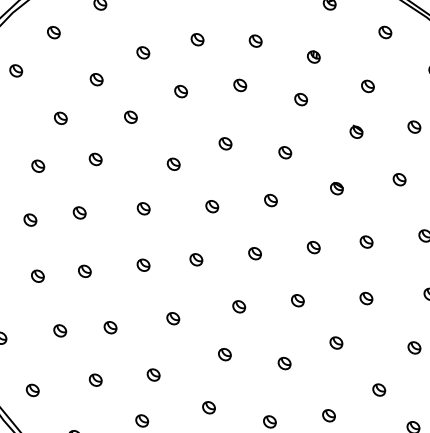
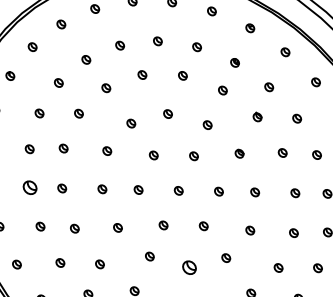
part: (37, 275) -> (29, 187), size x1.6
part: (284, 363) -> (189, 267), size x1.6

